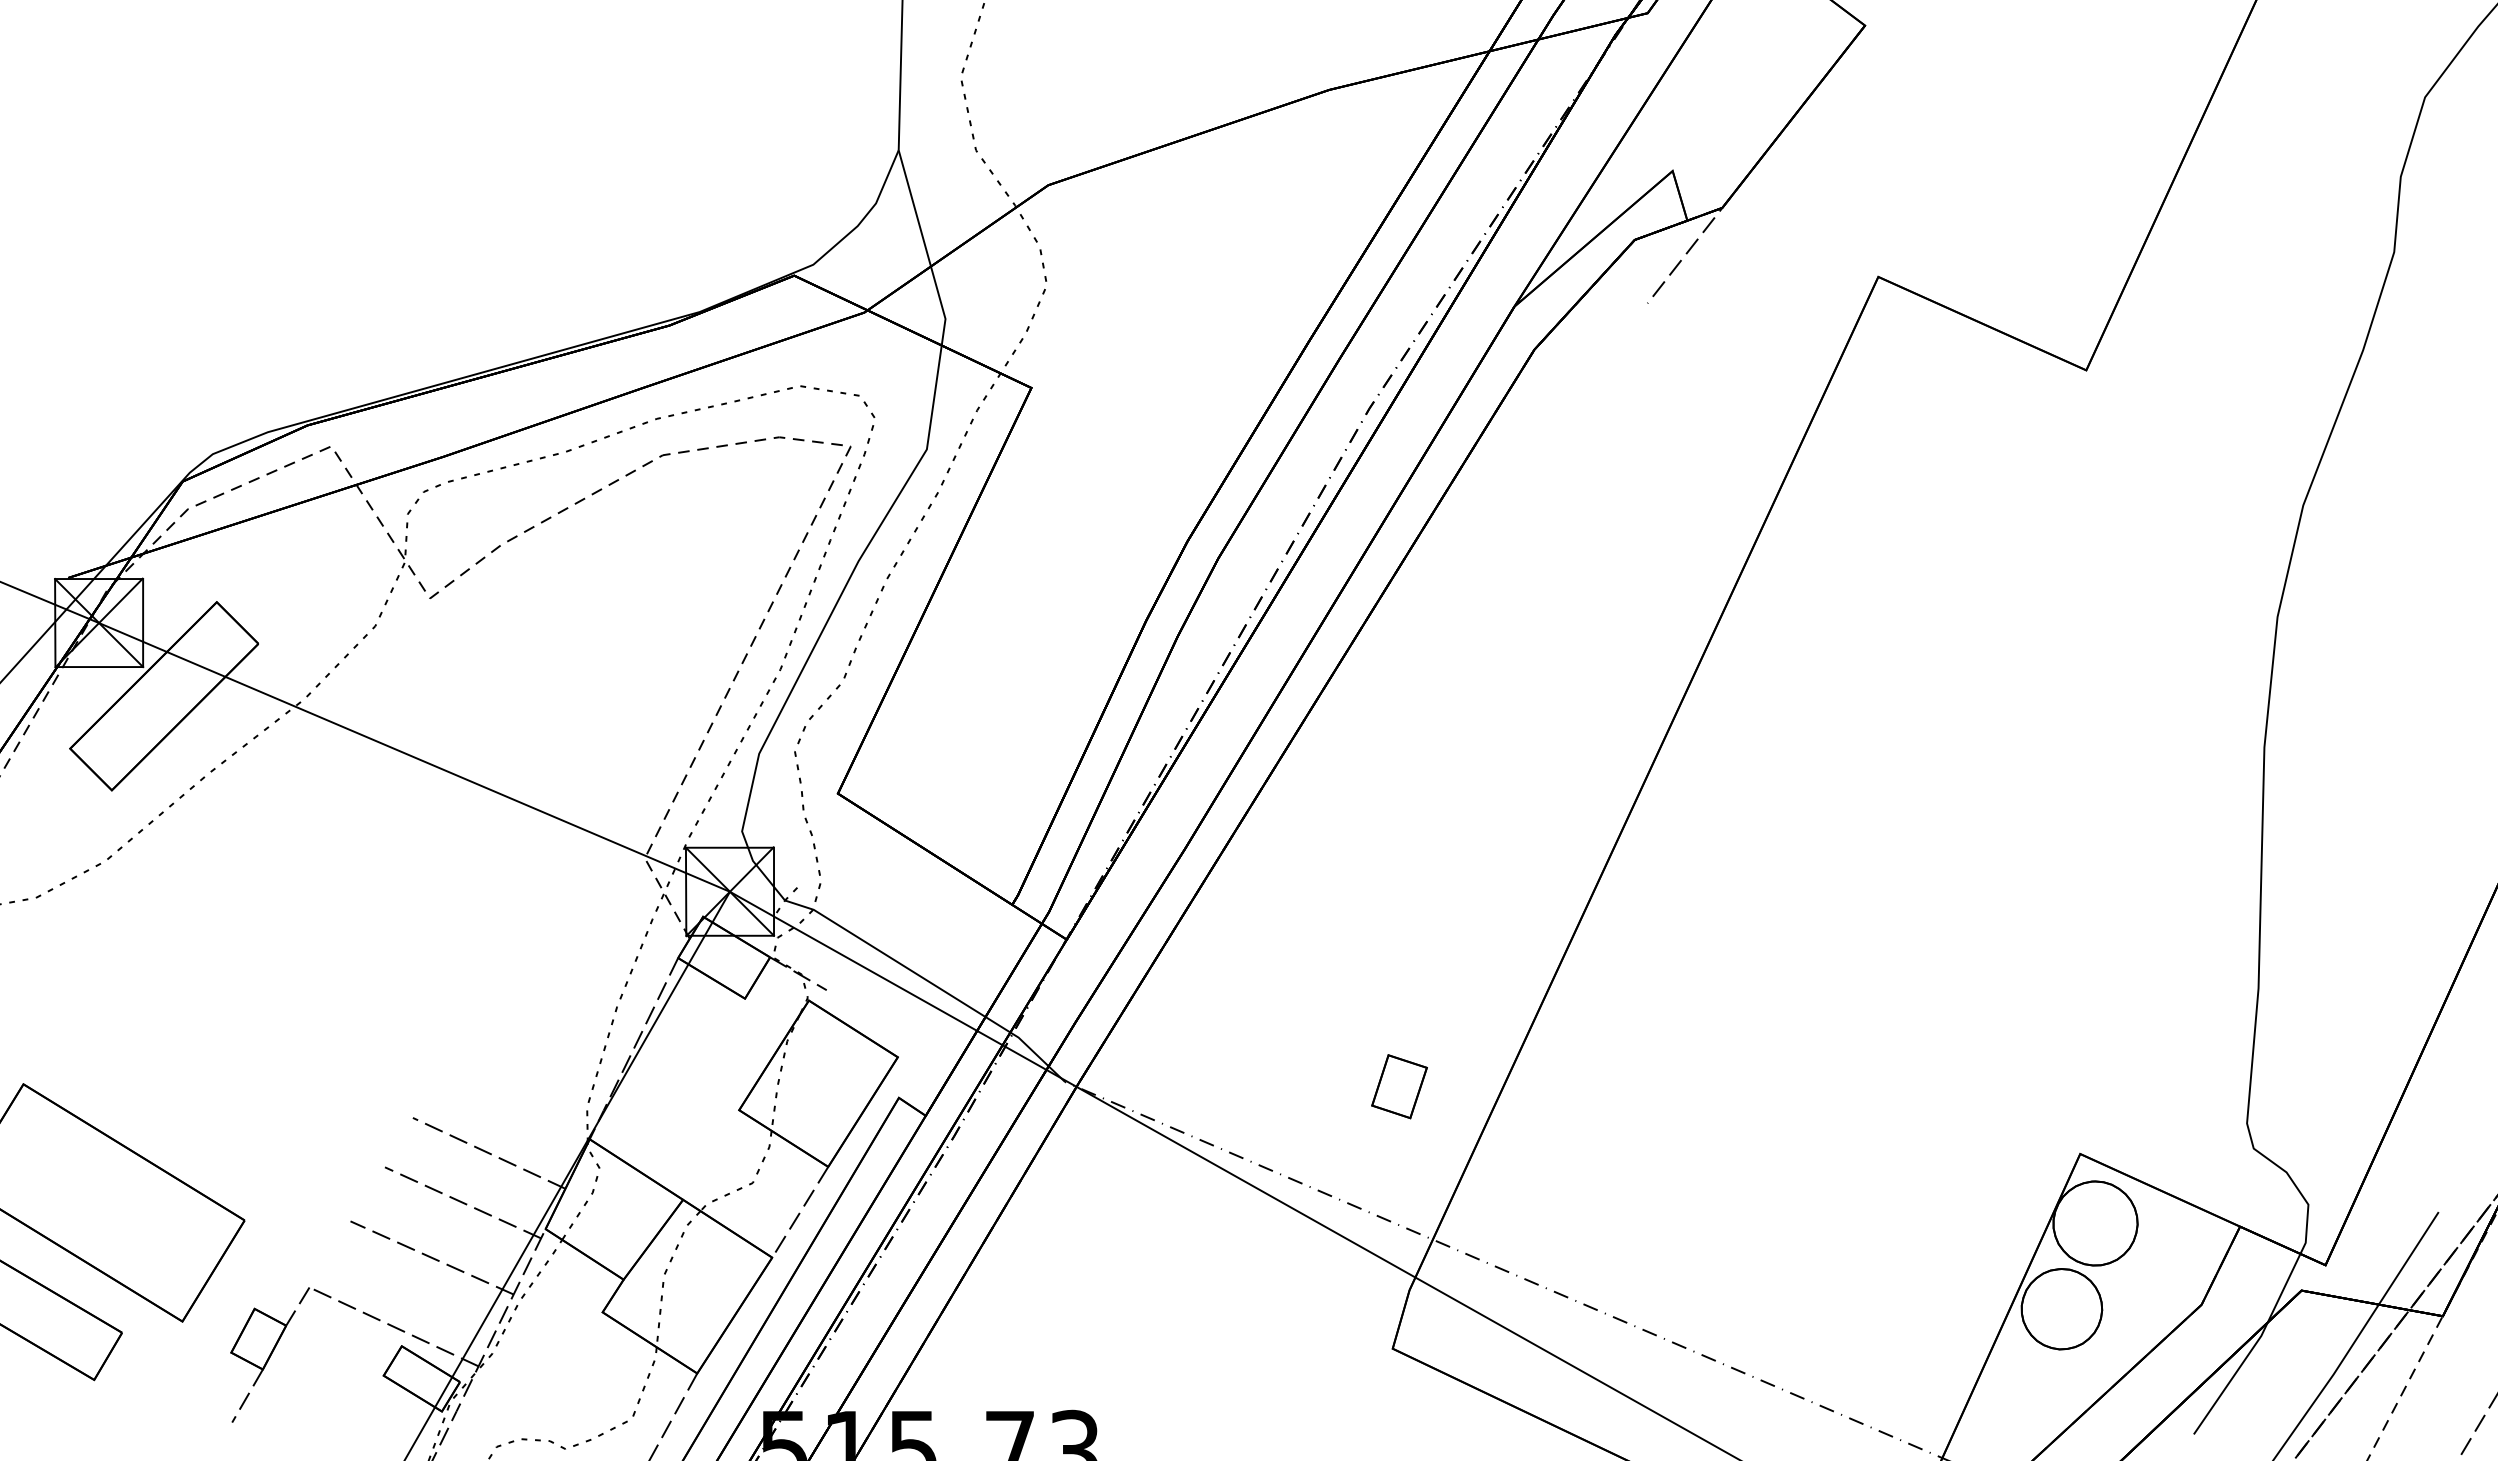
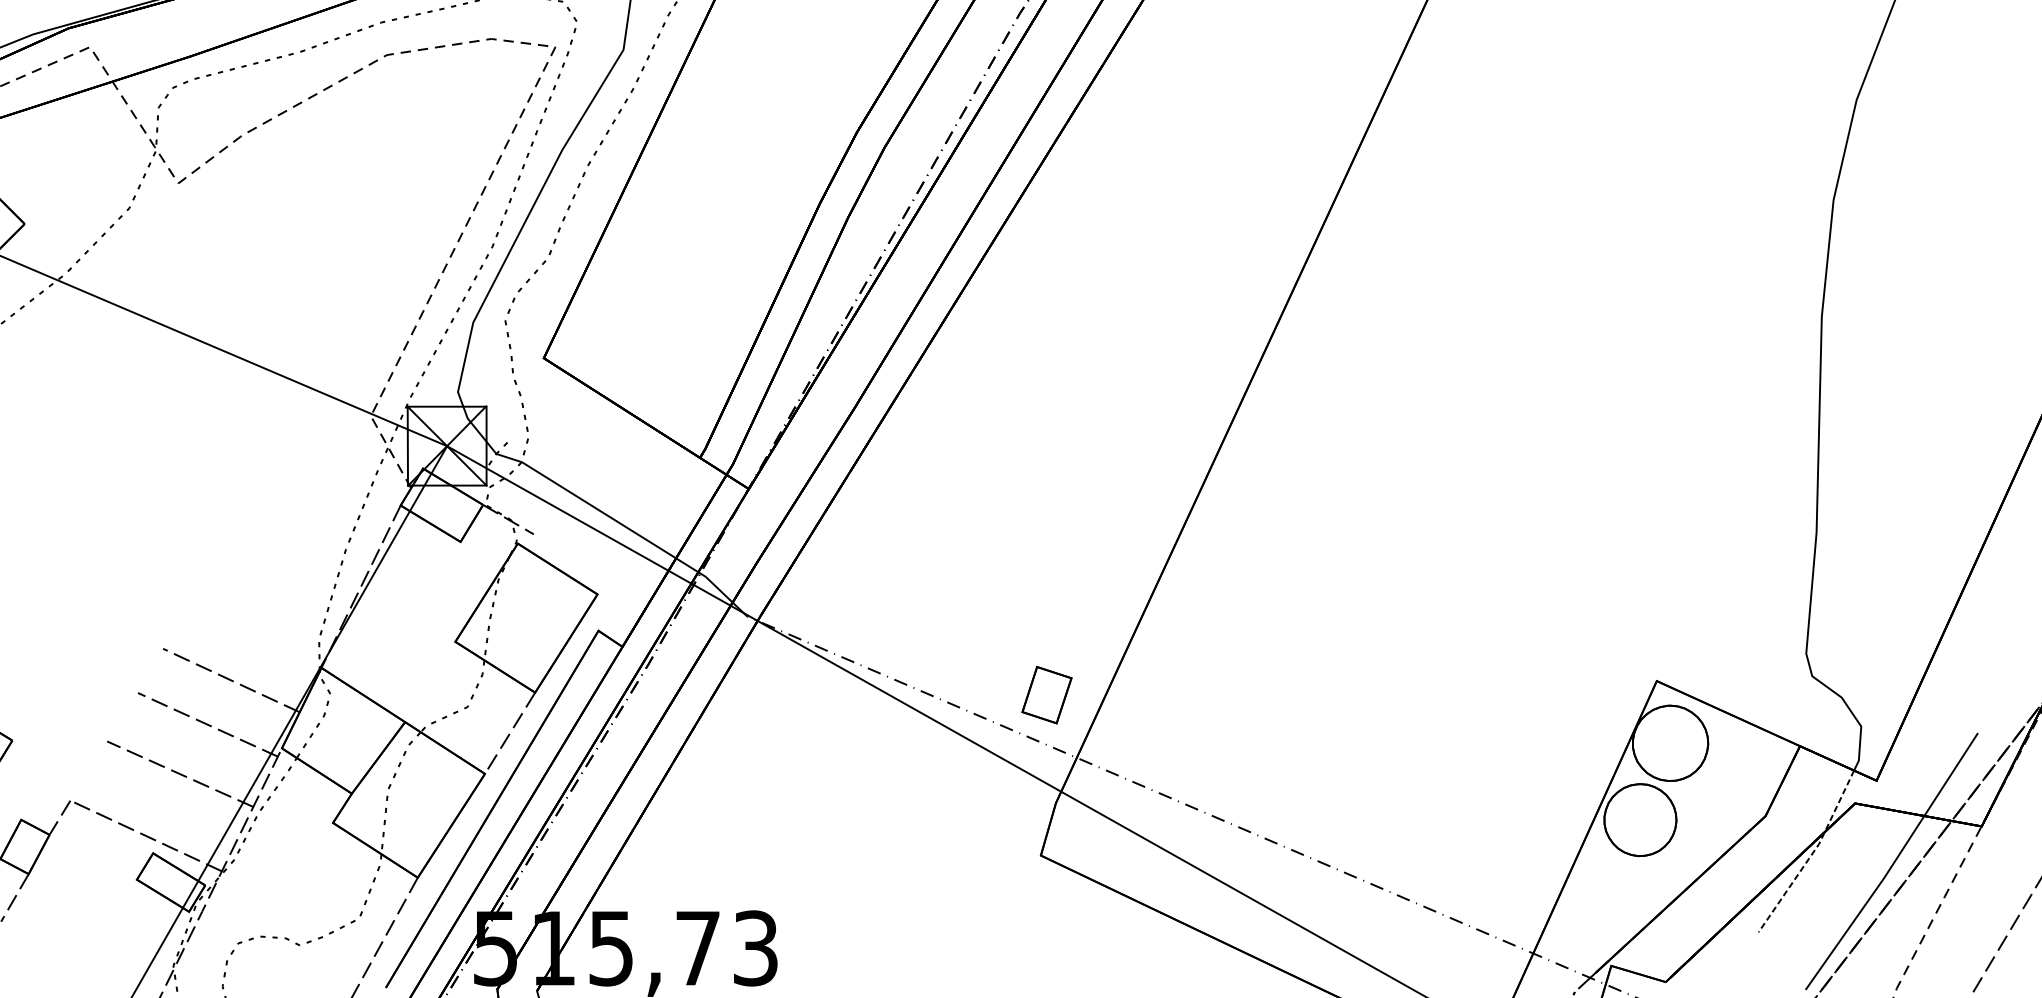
part: (1399, 1086) -> (1046, 694), moved
line: (2253, 1347) -> (1812, 854), solid -> dashed

